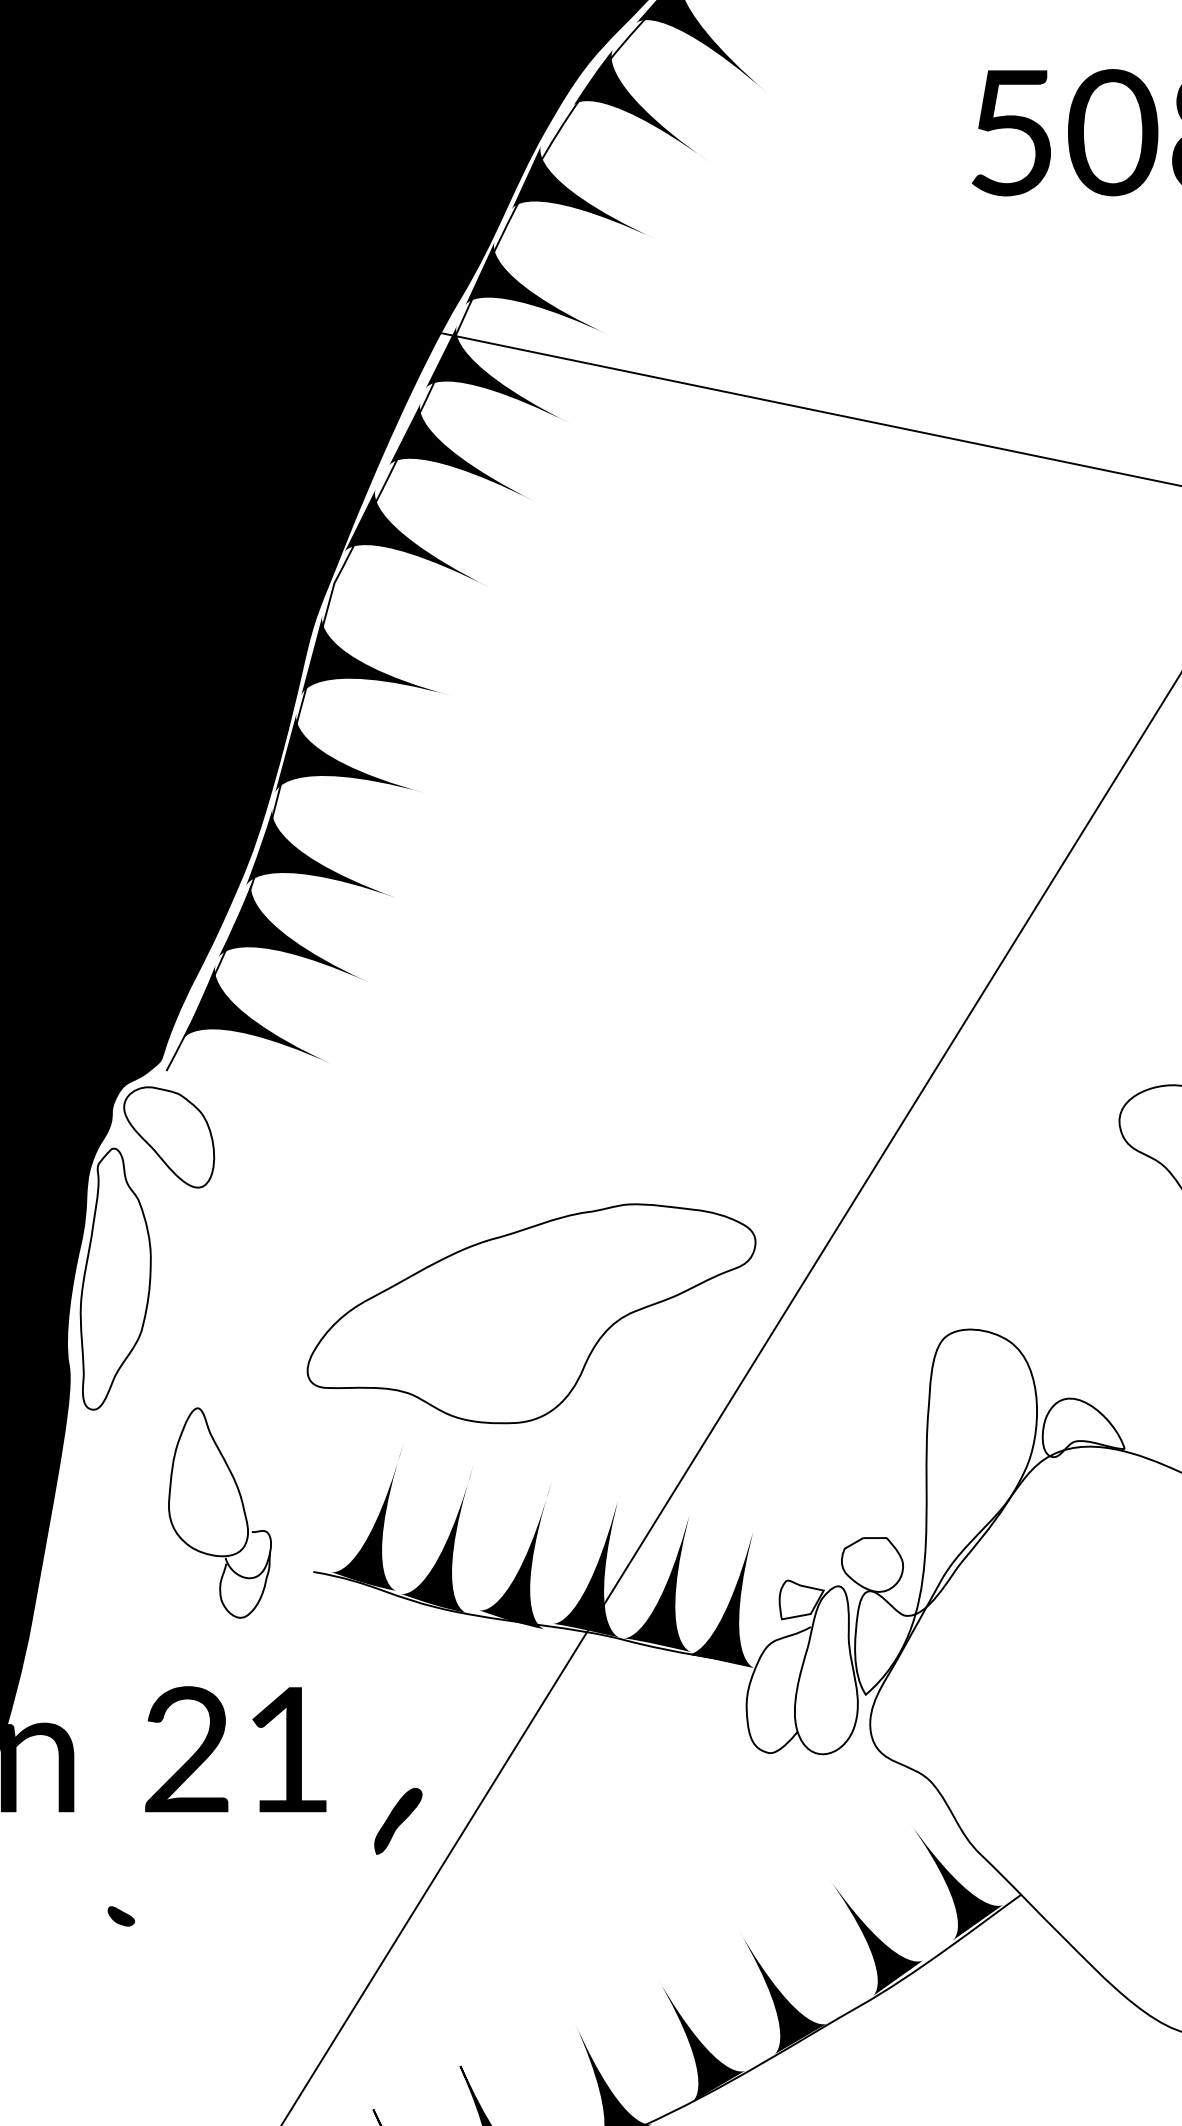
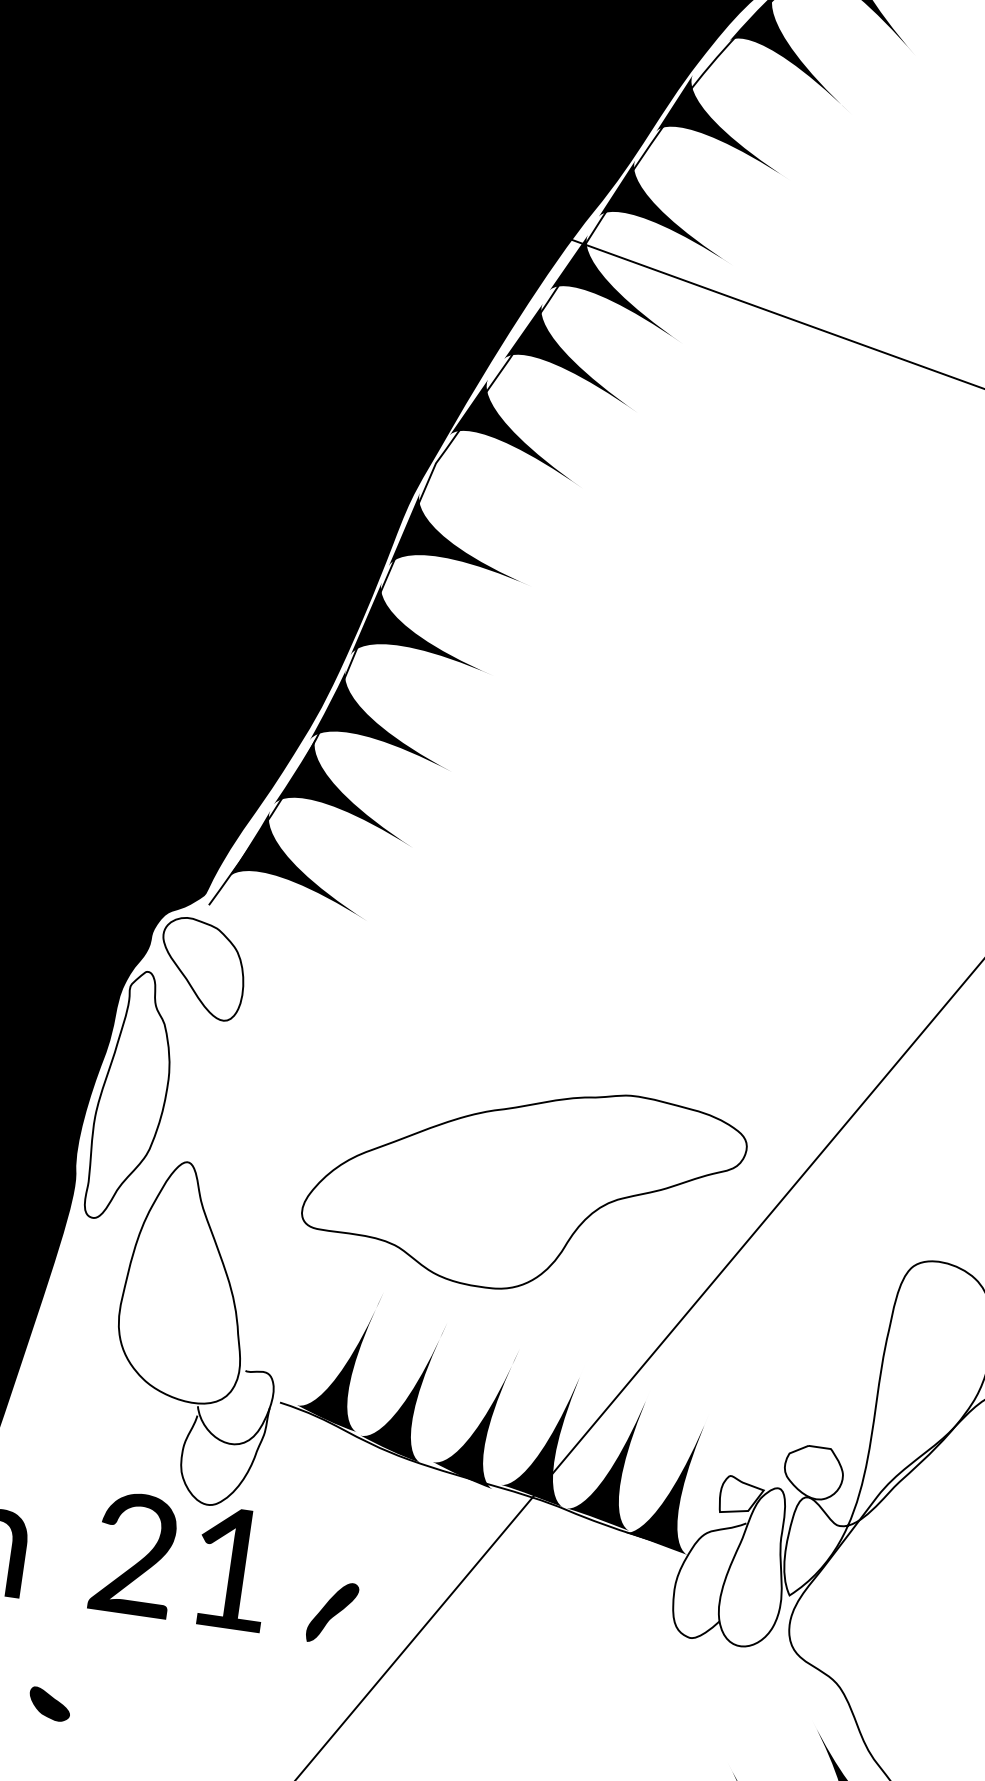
part: (219, 1512) -> (198, 1333), size x1.67
part: (398, 1821) -> (332, 1612), moved
part: (121, 1916) -> (49, 1704), size x1.67

